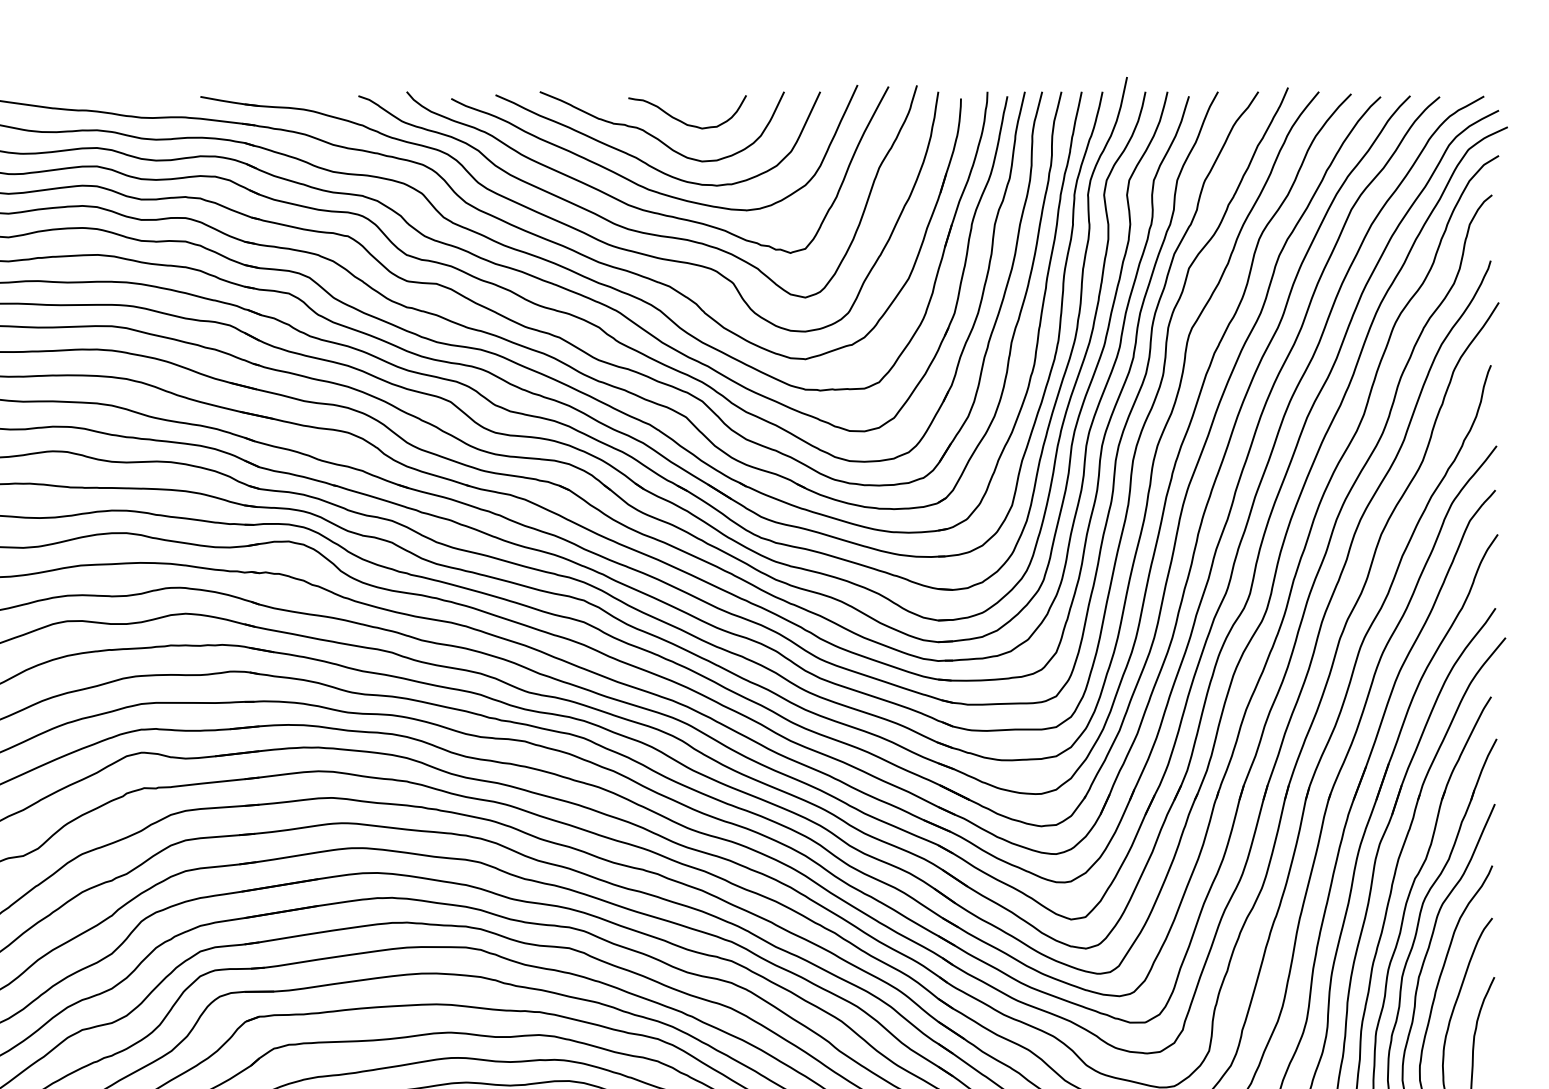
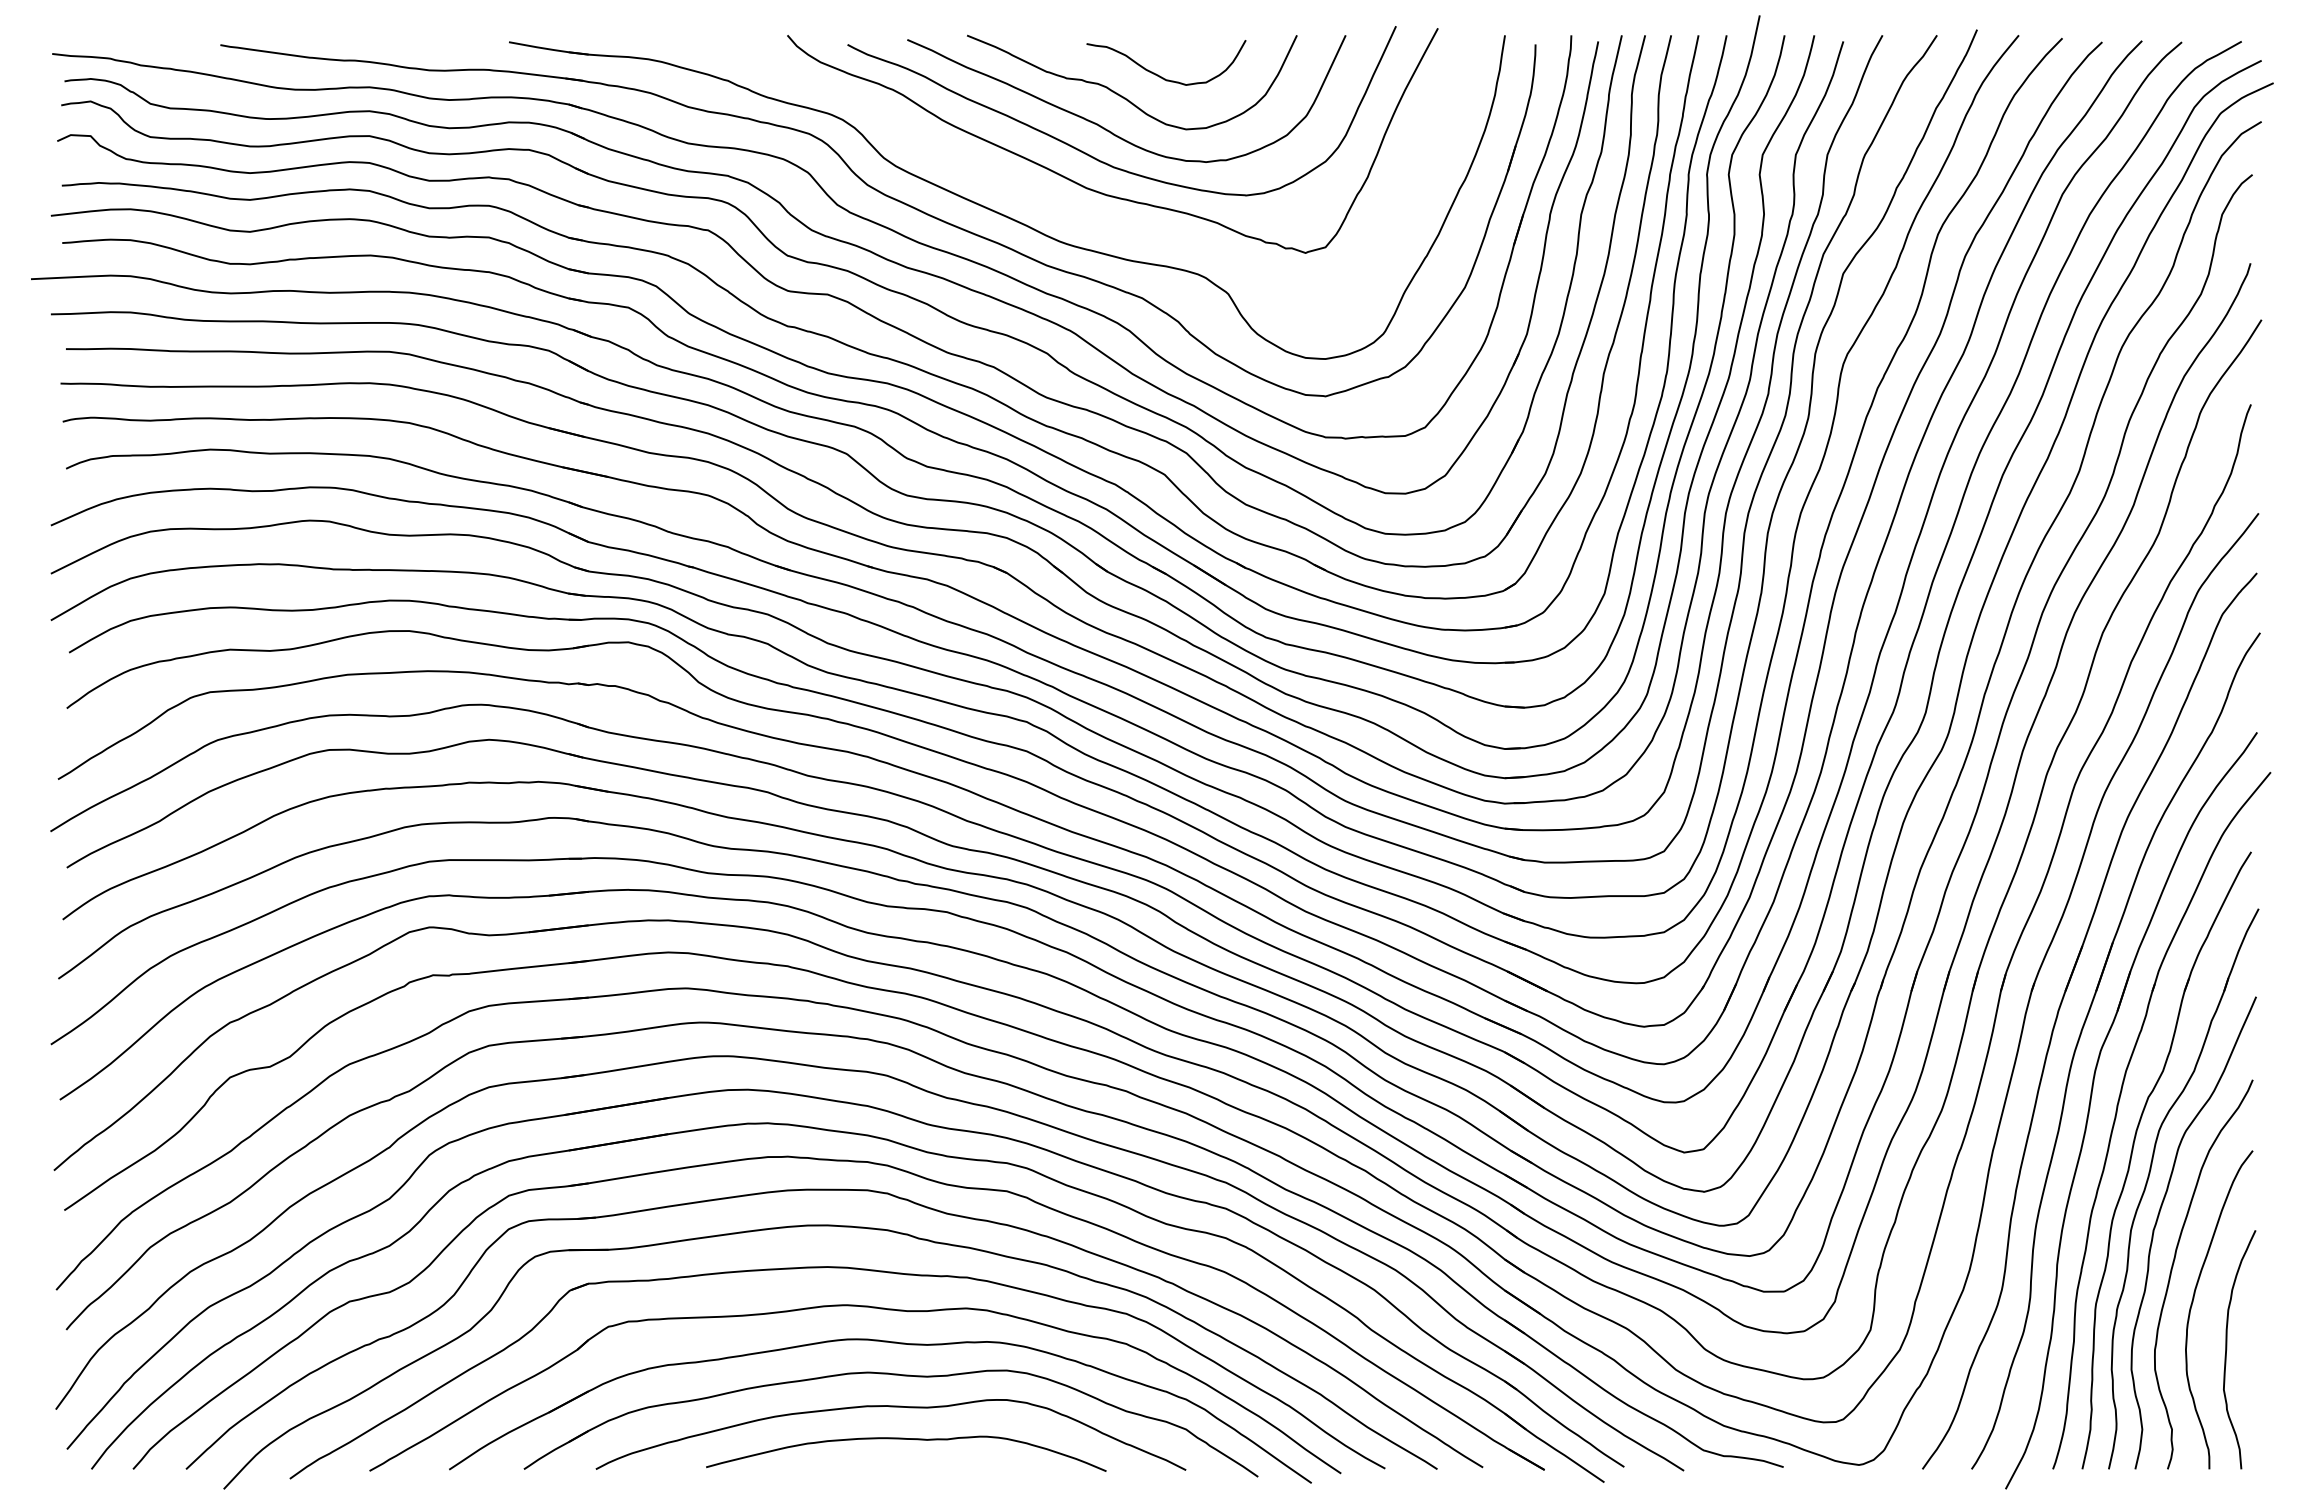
curve: (622, 226) -> (1078, 216), removed

